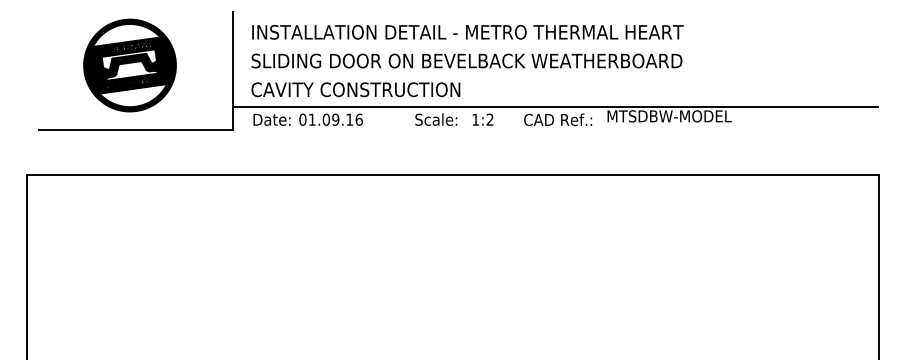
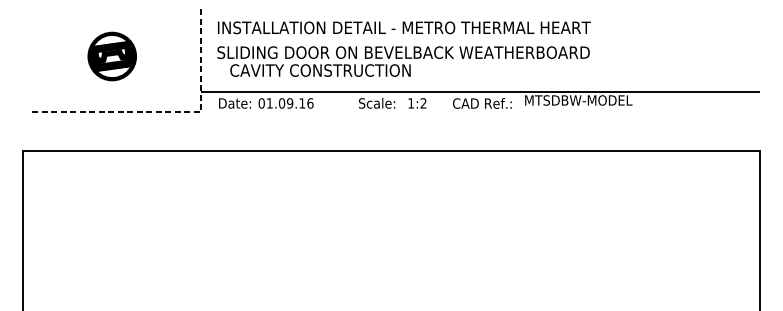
part: (129, 65) -> (111, 56), size x0.6
text: (355, 89) -> (320, 70), moved
line: (195, 130) -> (168, 112), solid -> dashed

